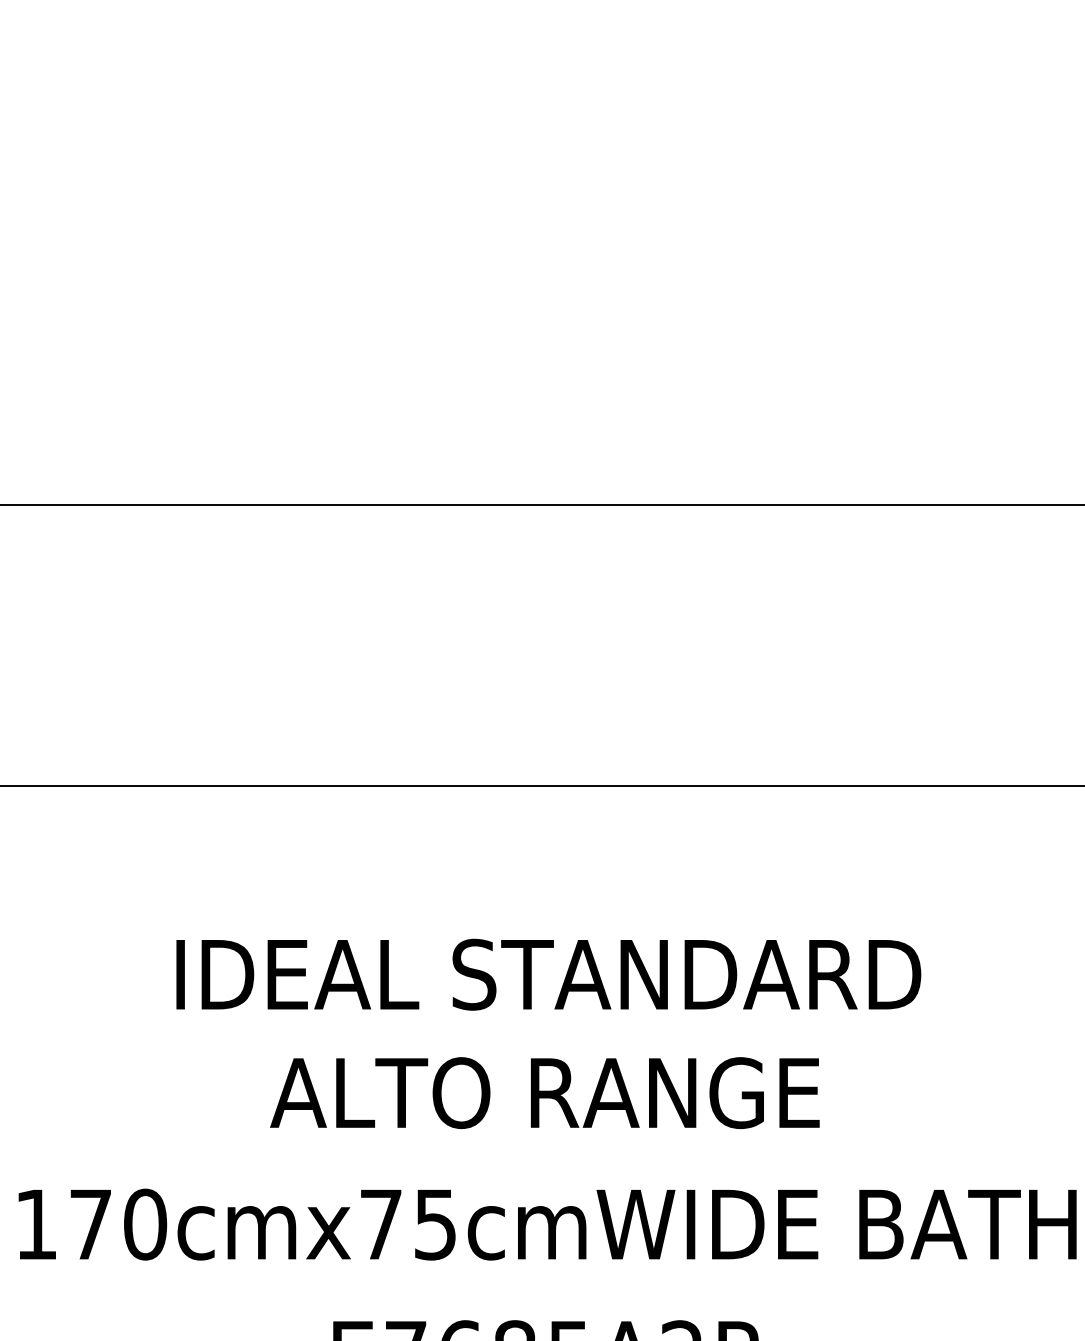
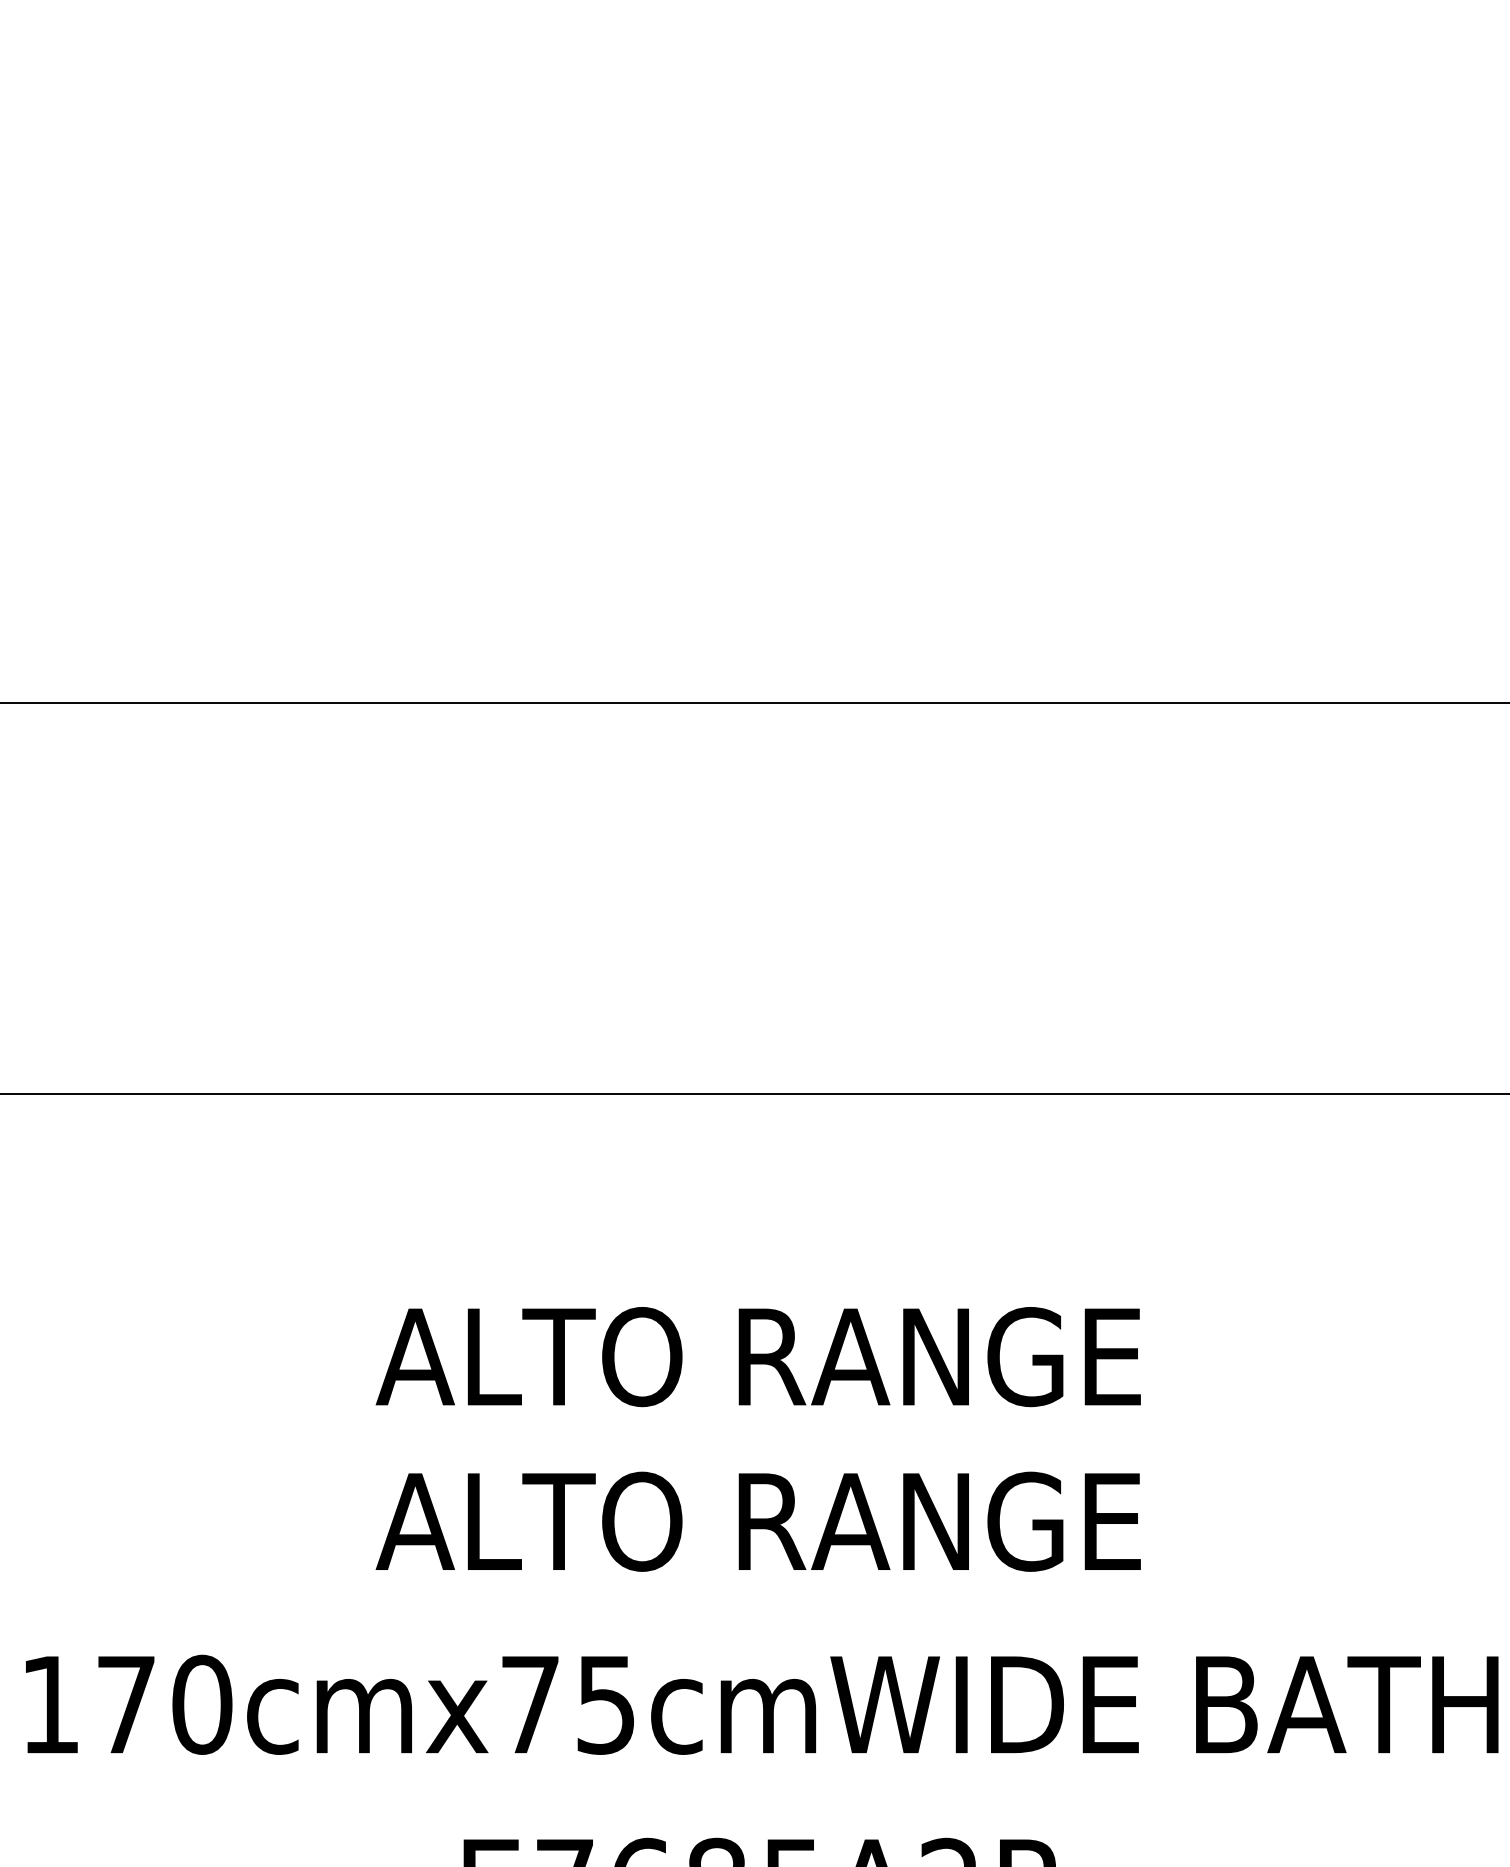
text: (548, 974) -> (763, 1356), IDEAL STANDARD -> ALTO RANGE

